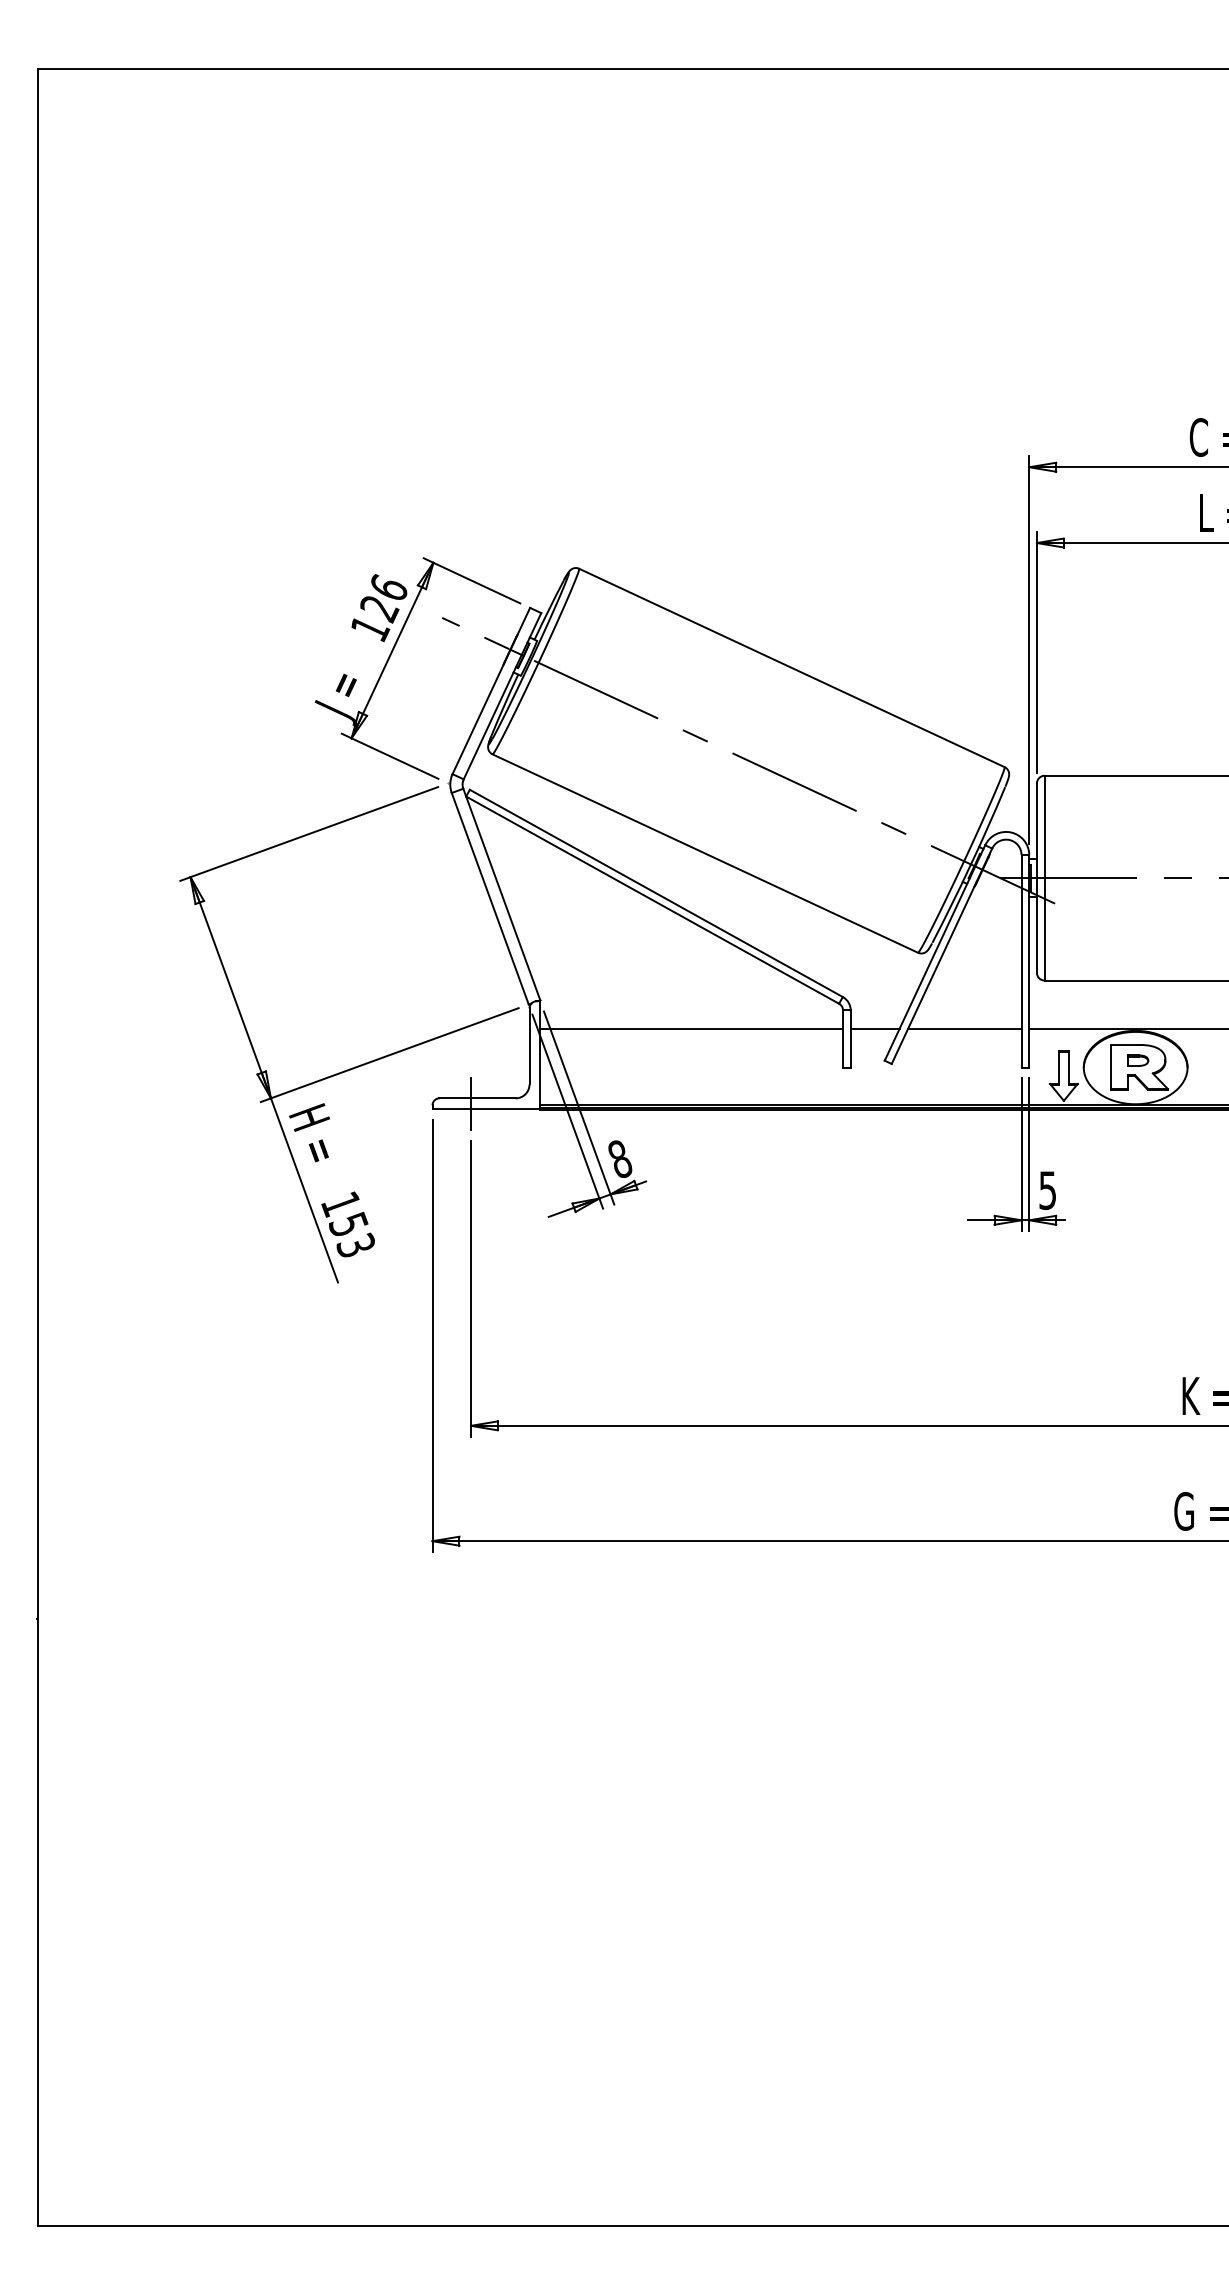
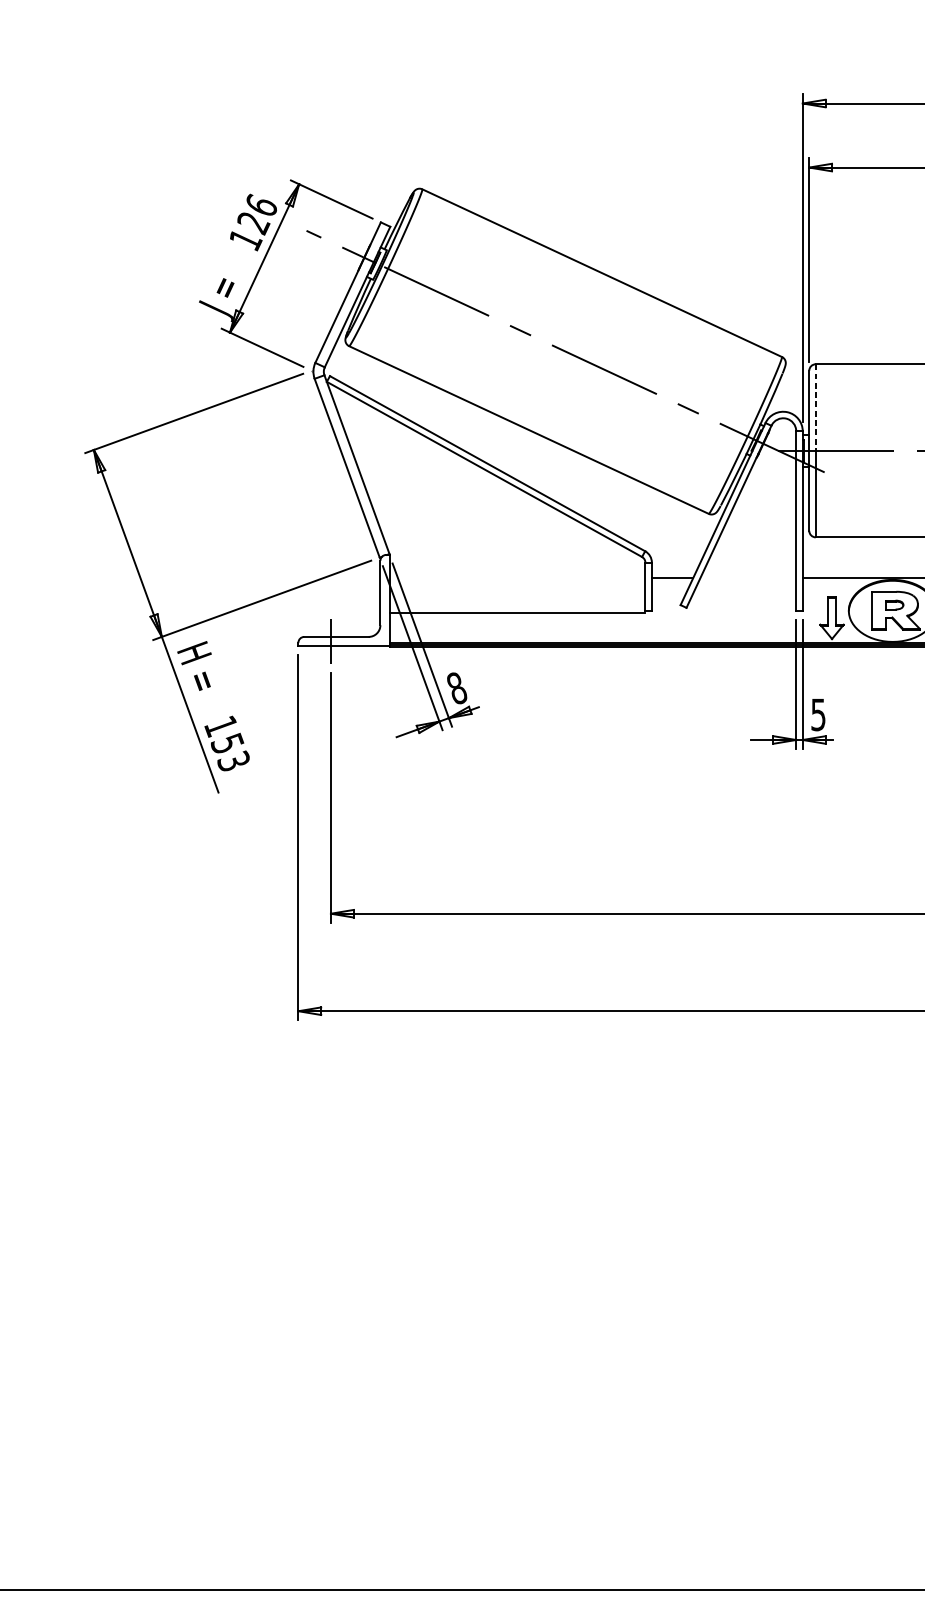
line: (1044, 827) -> (815, 408), solid -> dashed
line: (691, 1029) -> (517, 613), moved
line: (964, 1029) -> (748, 578), removed

